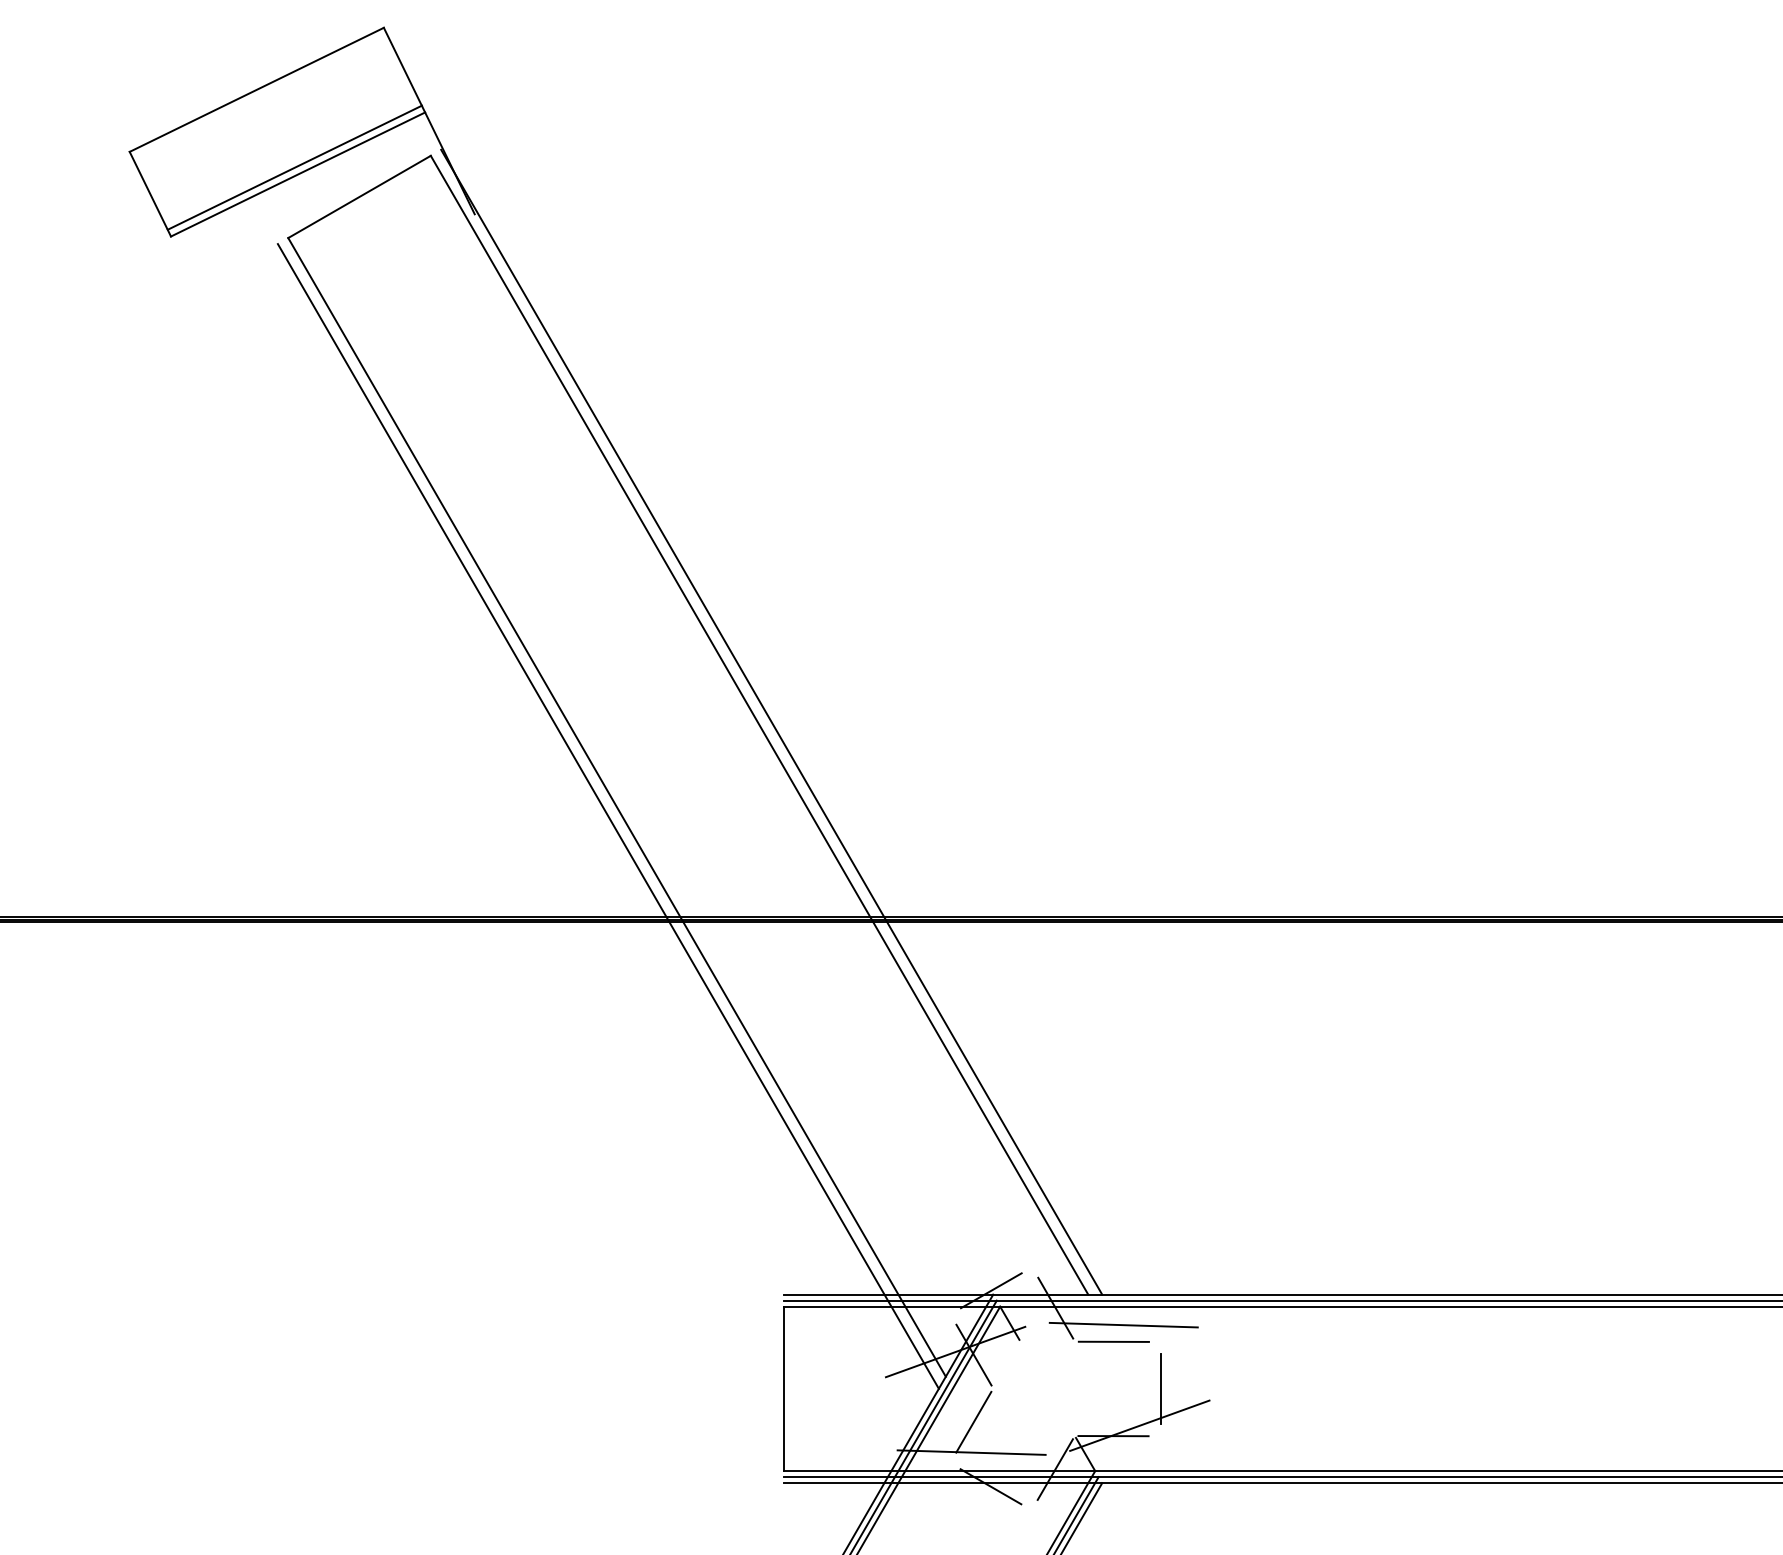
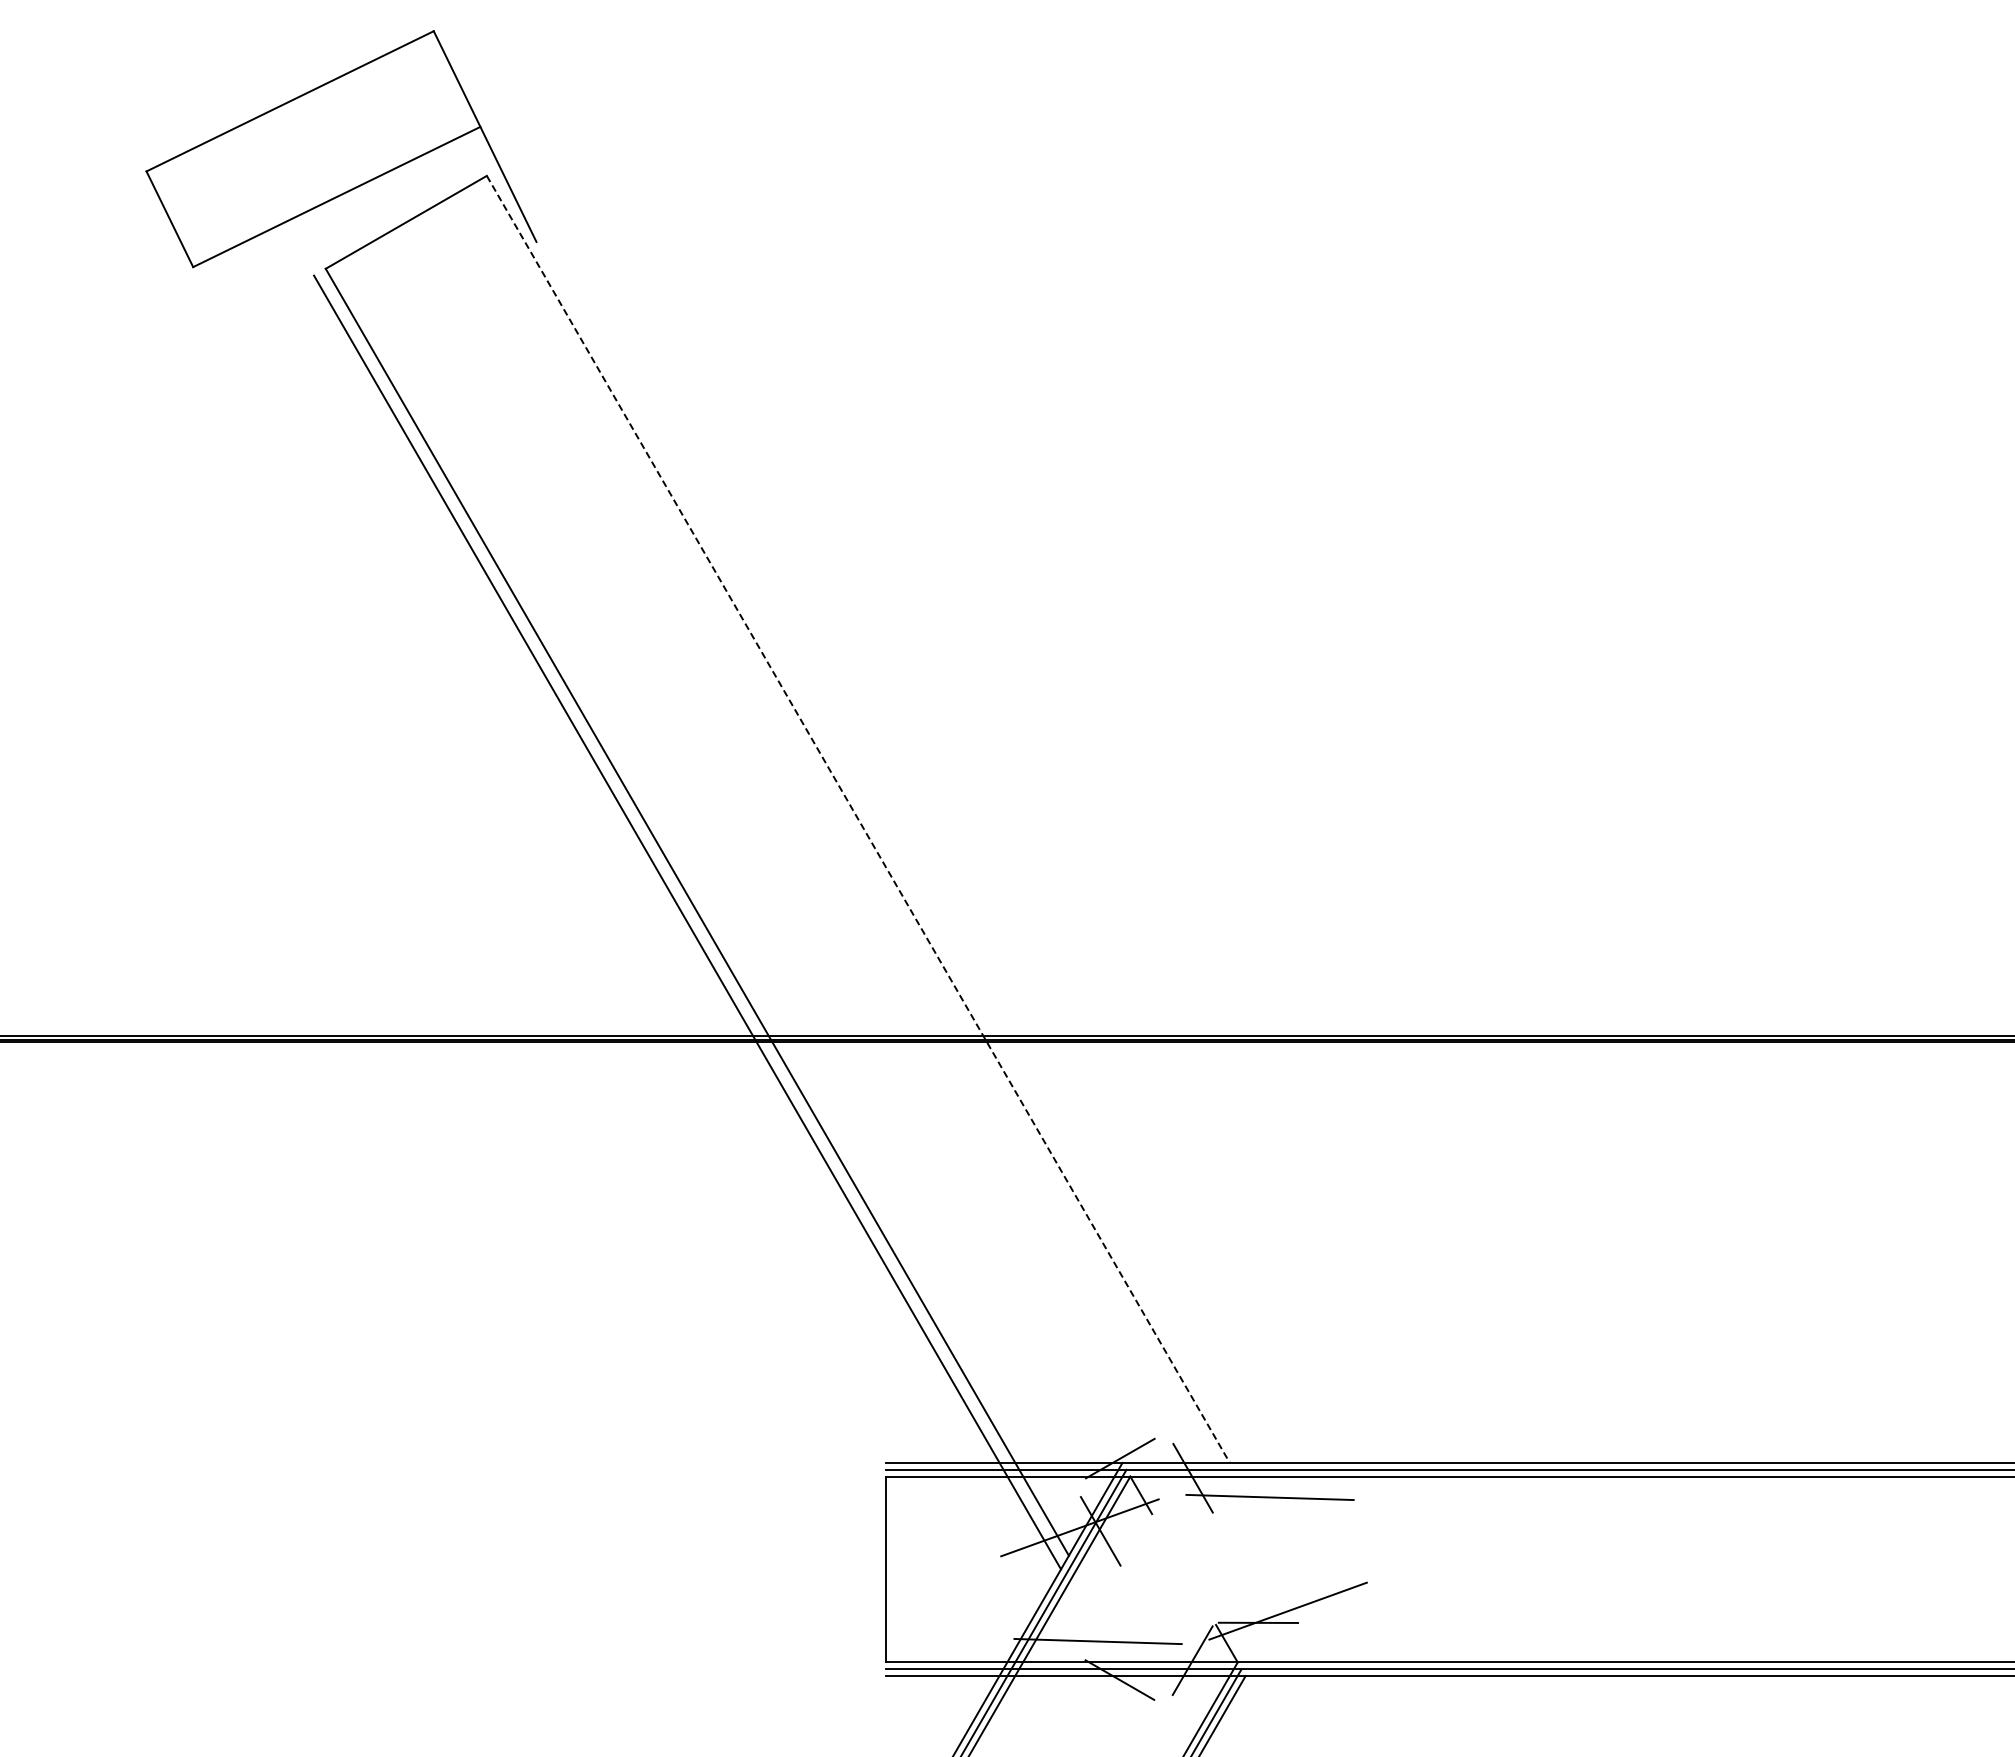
line: (294, 167) -> (332, 189), removed
line: (771, 721) -> (871, 815), removed
line: (759, 725) -> (858, 819), solid -> dashed
line: (1113, 1342) -> (1258, 1516), removed
line: (1160, 1388) -> (1311, 1569), removed
line: (973, 1421) -> (1100, 1606), removed

